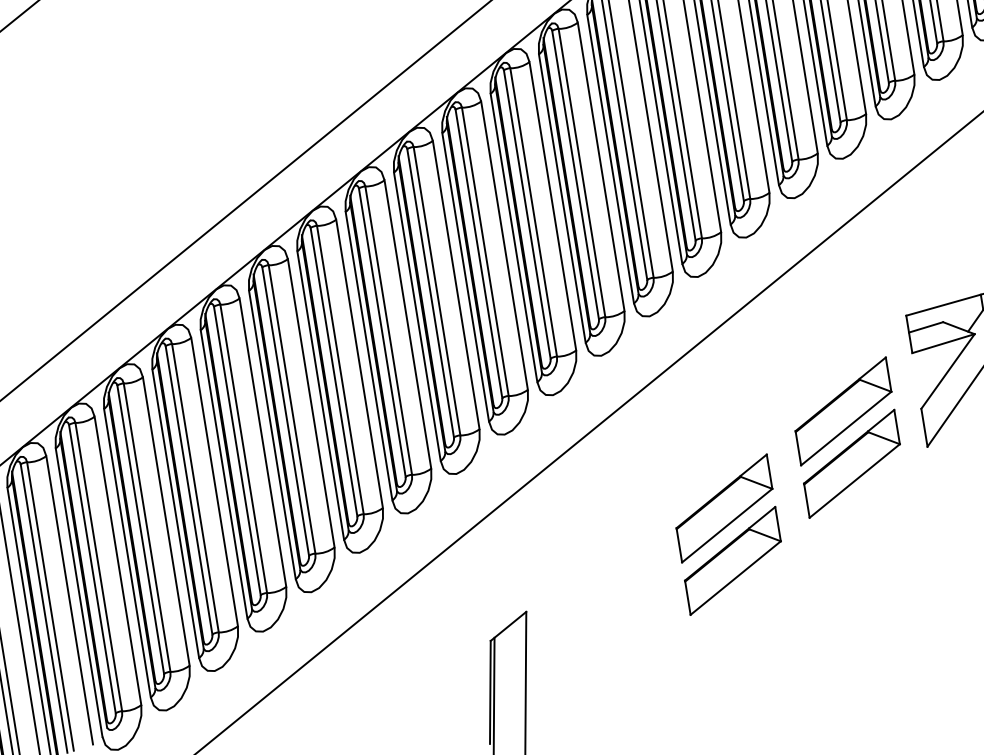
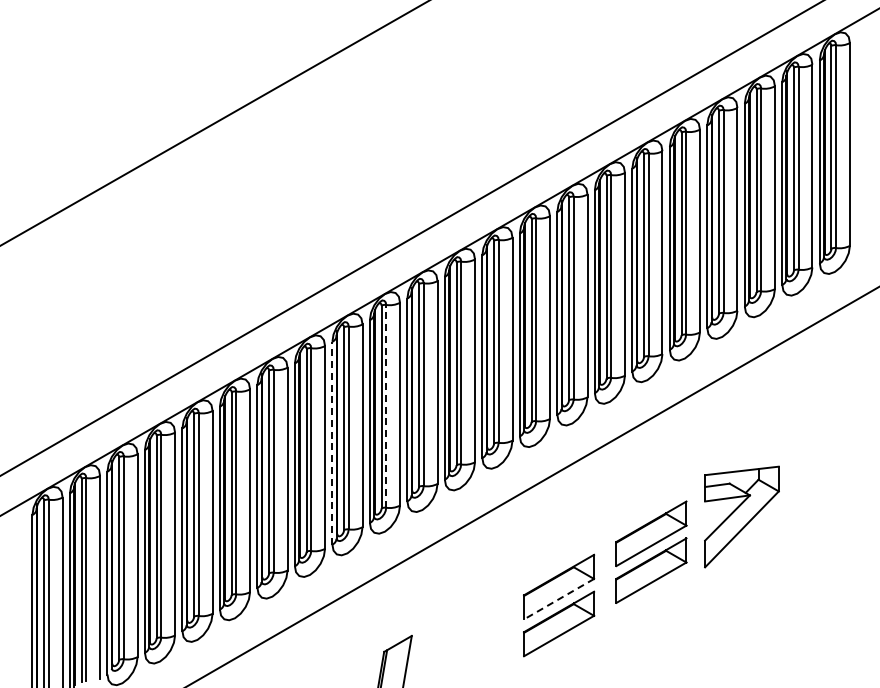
line: (437, 290) -> (386, 405), solid -> dashed
line: (369, 355) -> (332, 442), solid -> dashed
line: (726, 526) -> (558, 599), solid -> dashed

